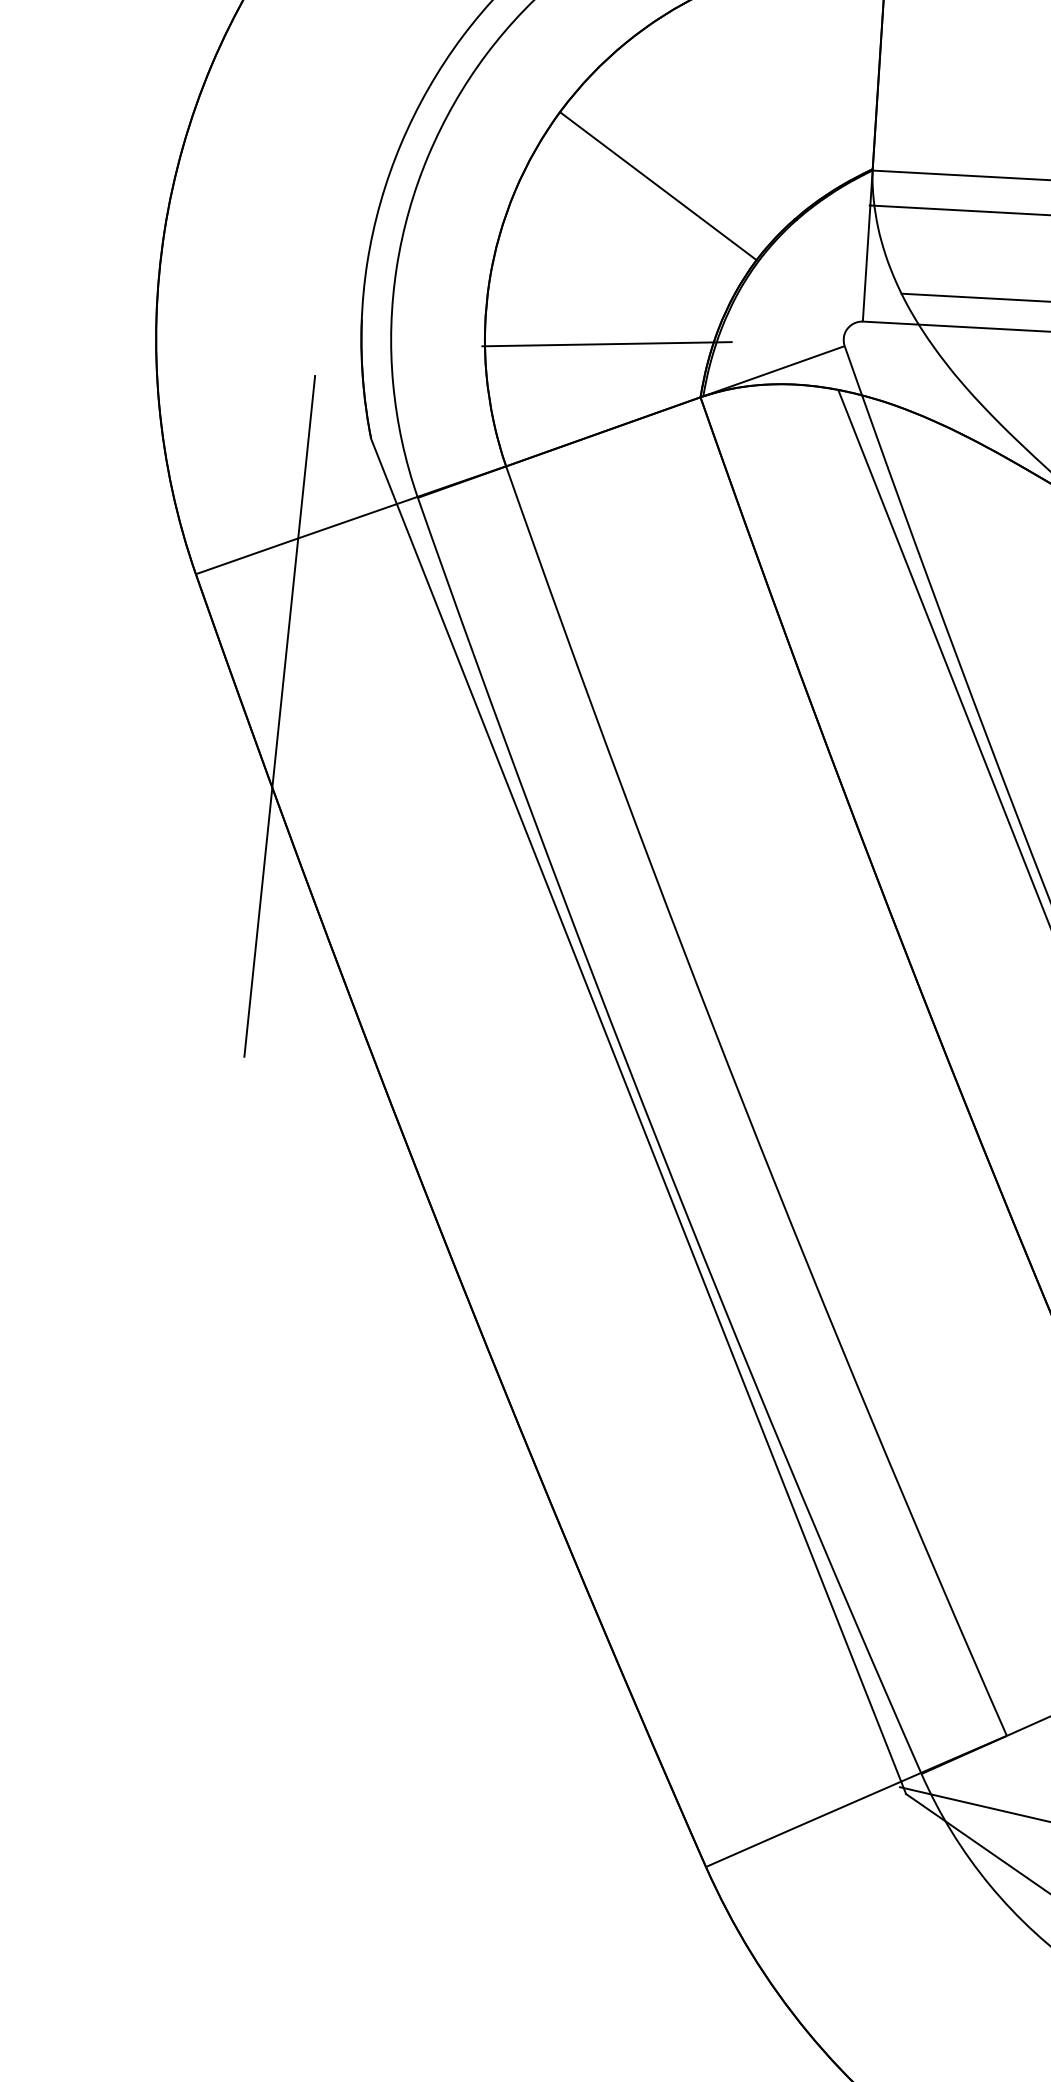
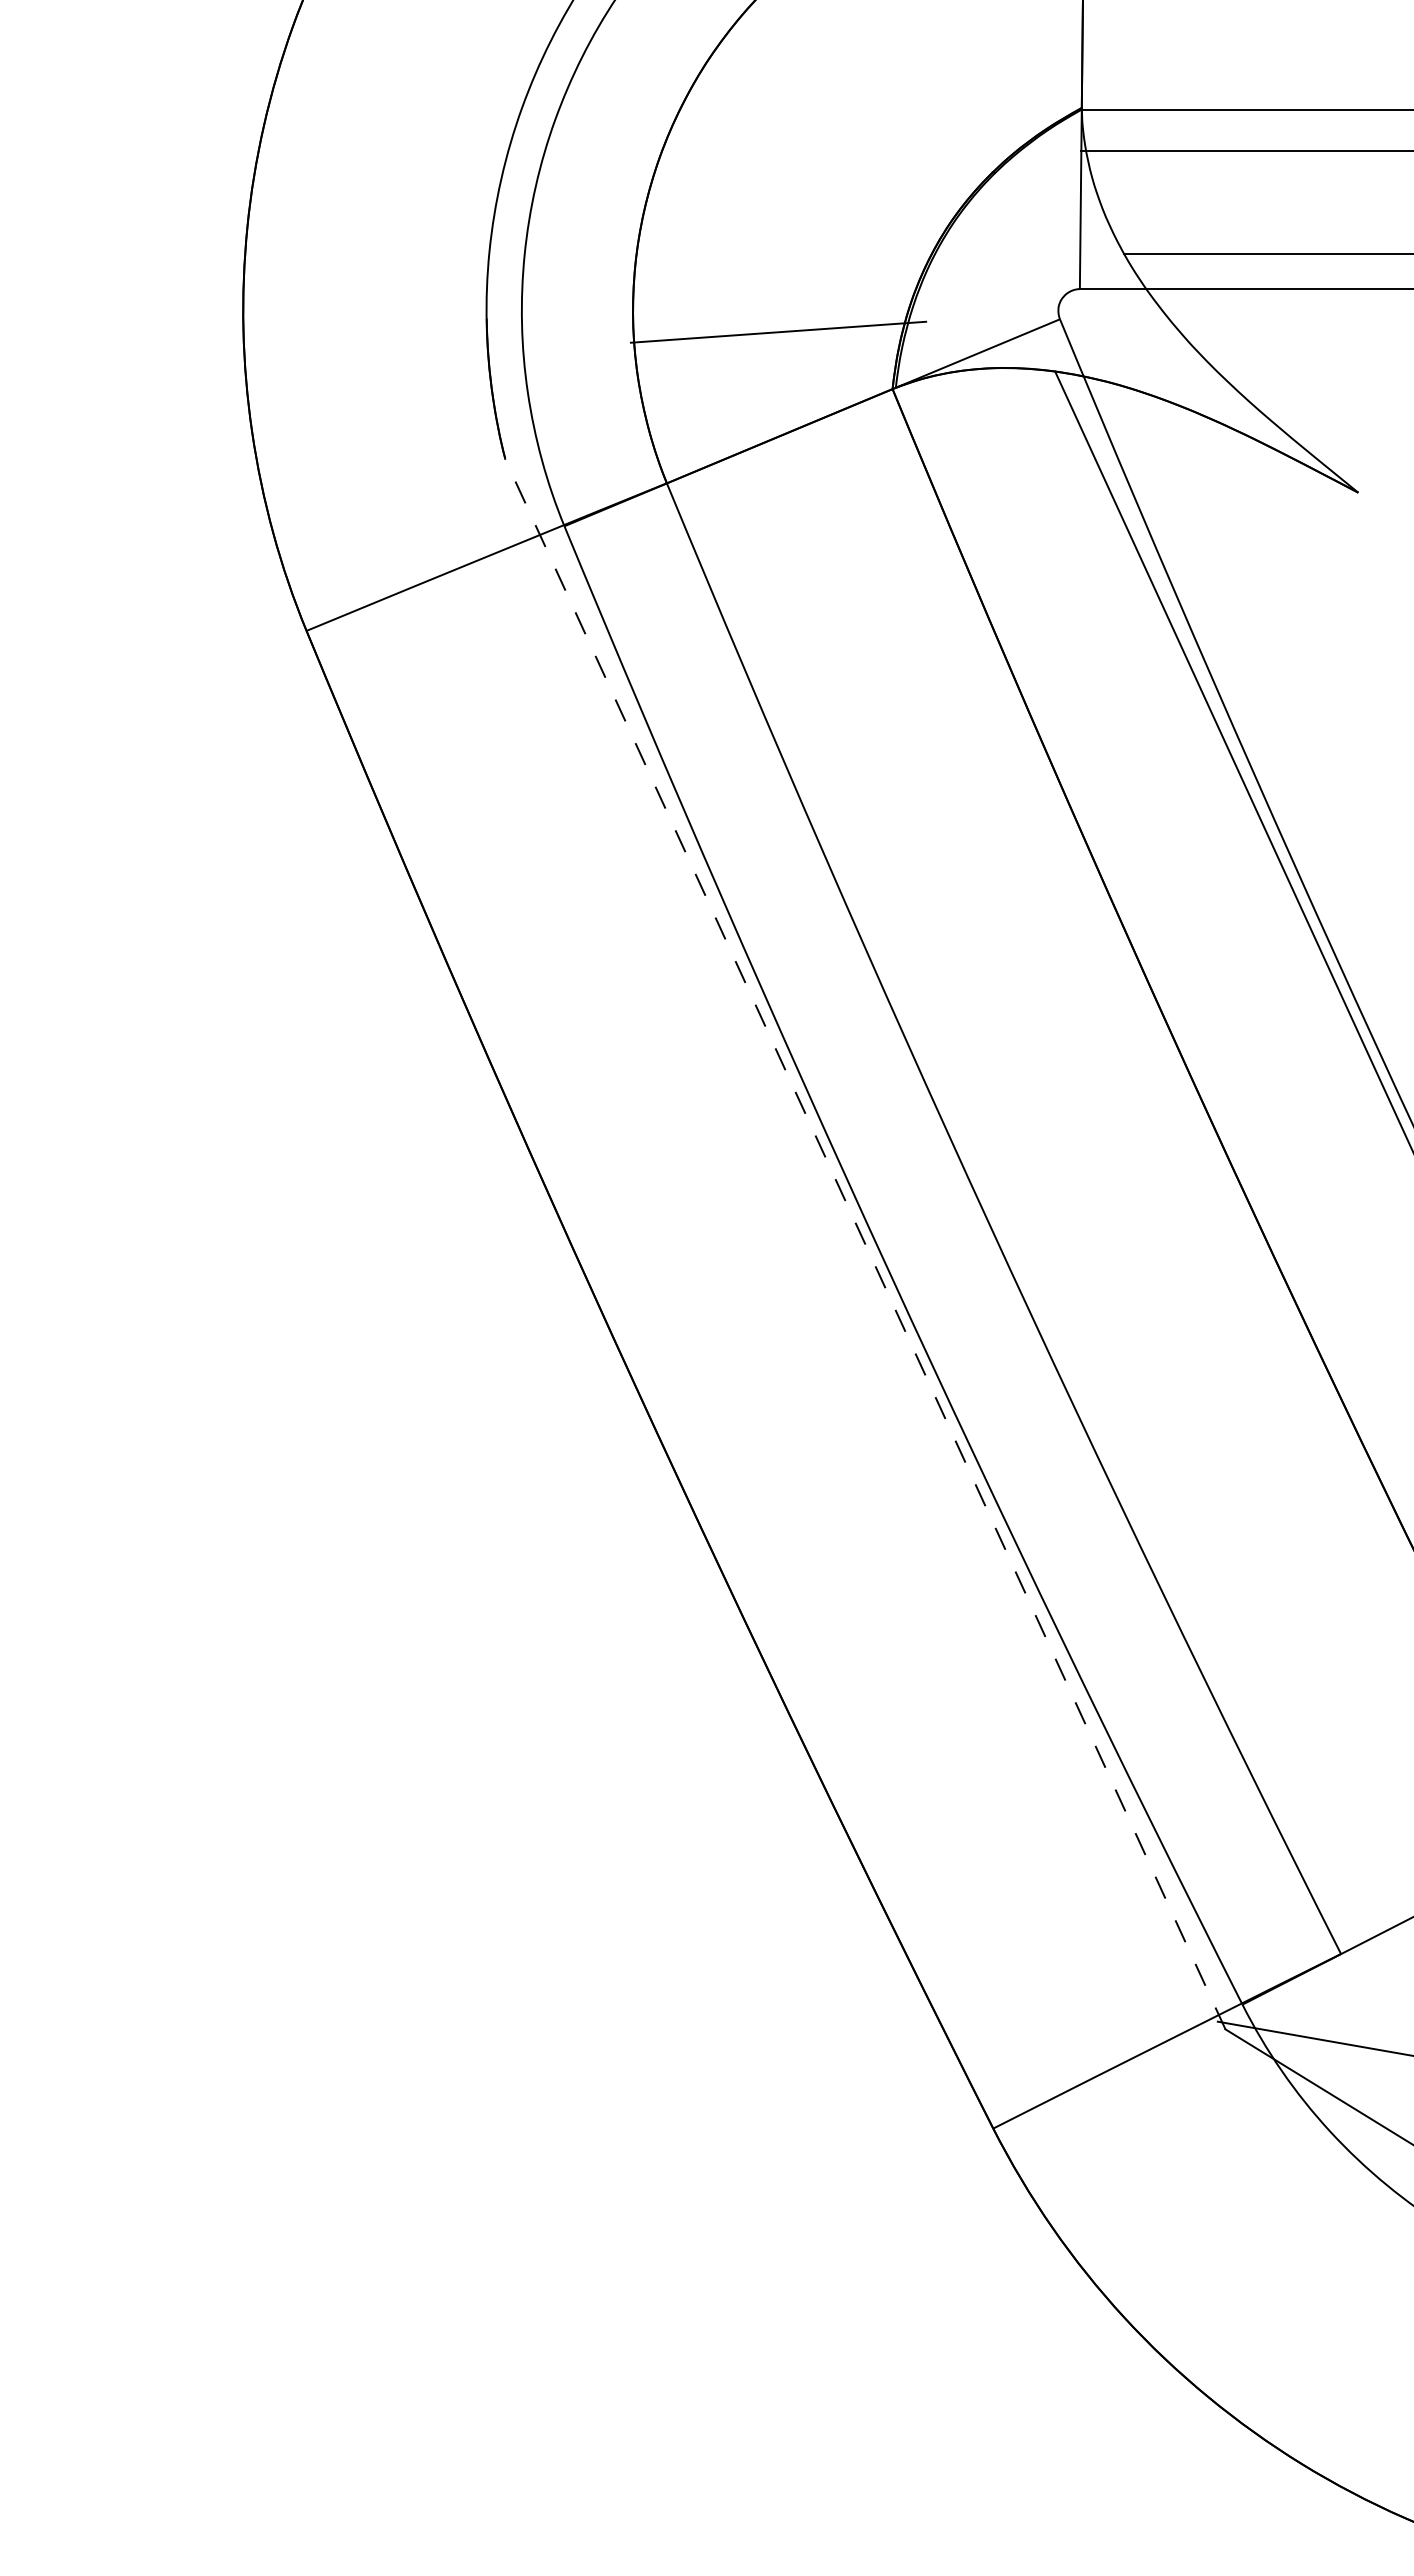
line: (657, 185) -> (828, 141), removed
line: (279, 716) -> (414, 793), removed
line: (638, 1115) -> (865, 1243), solid -> dashed

